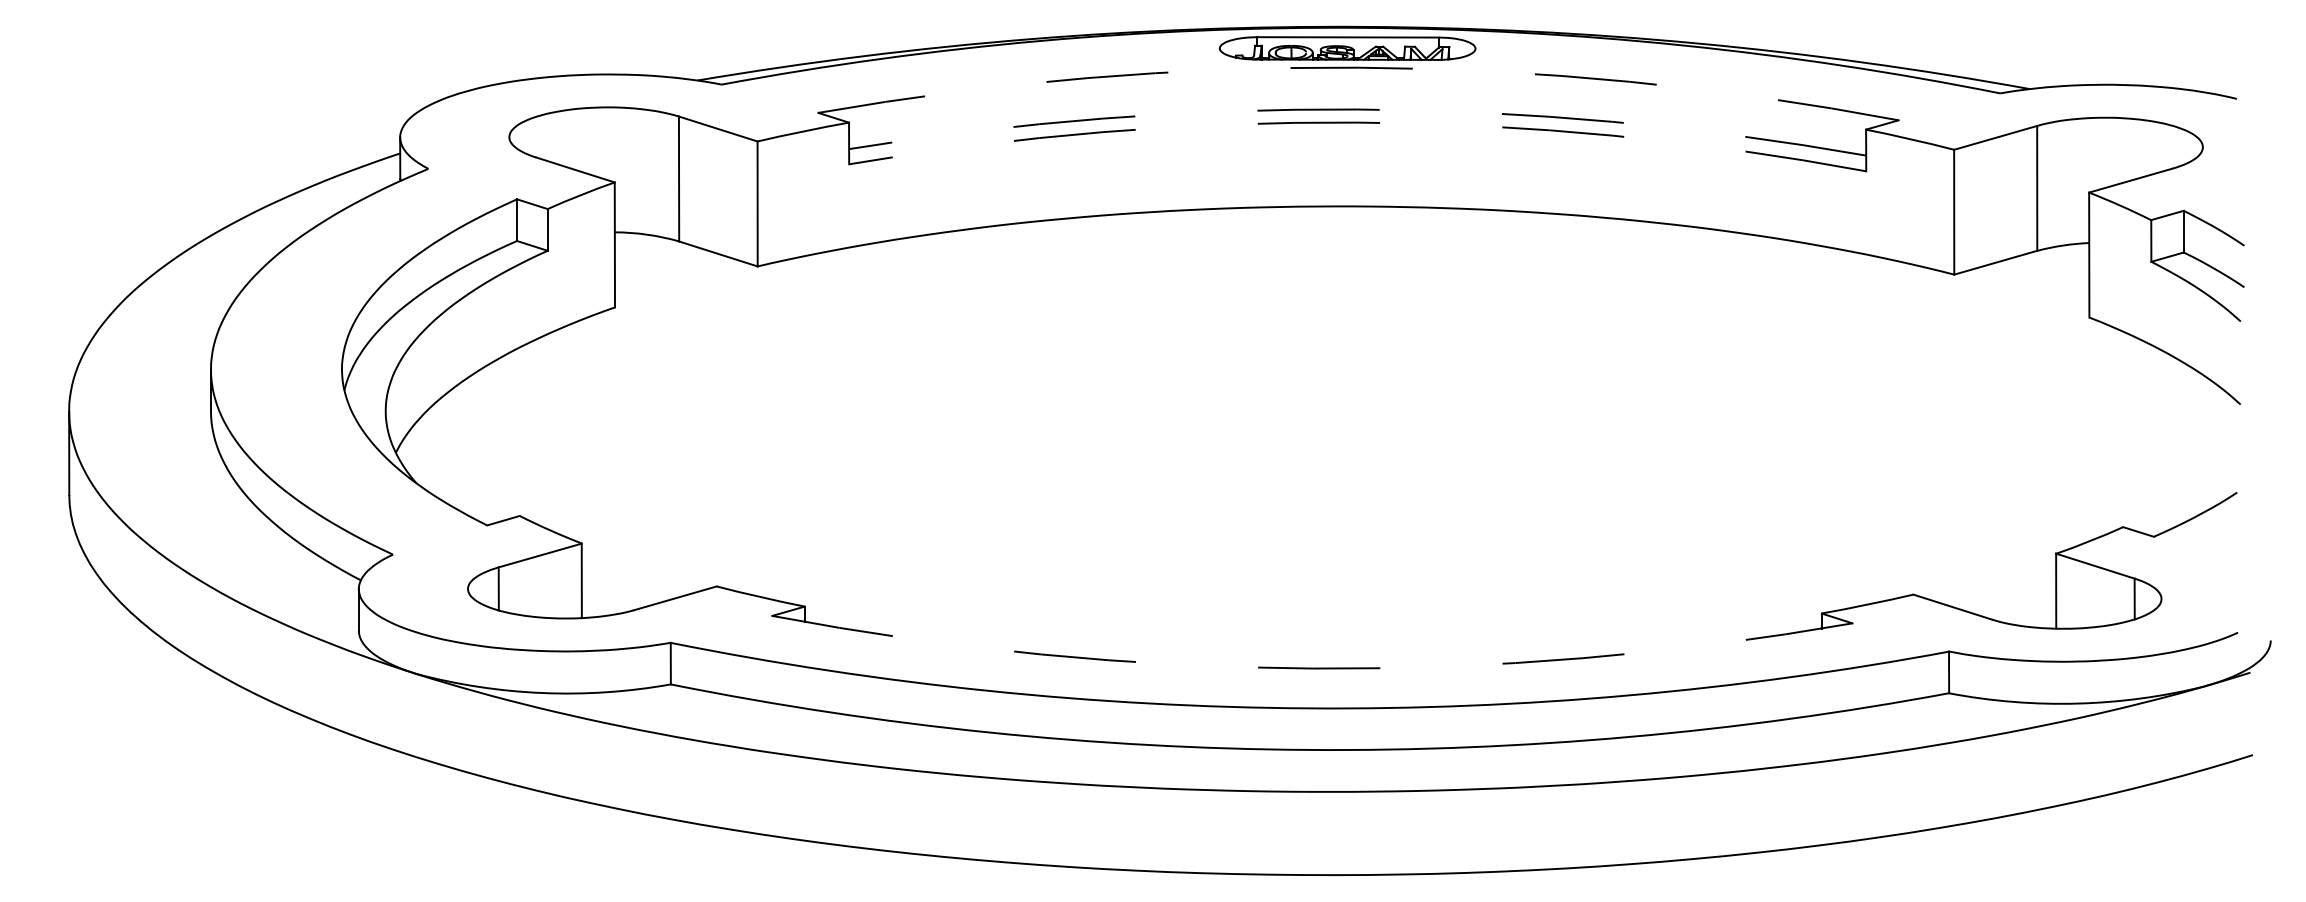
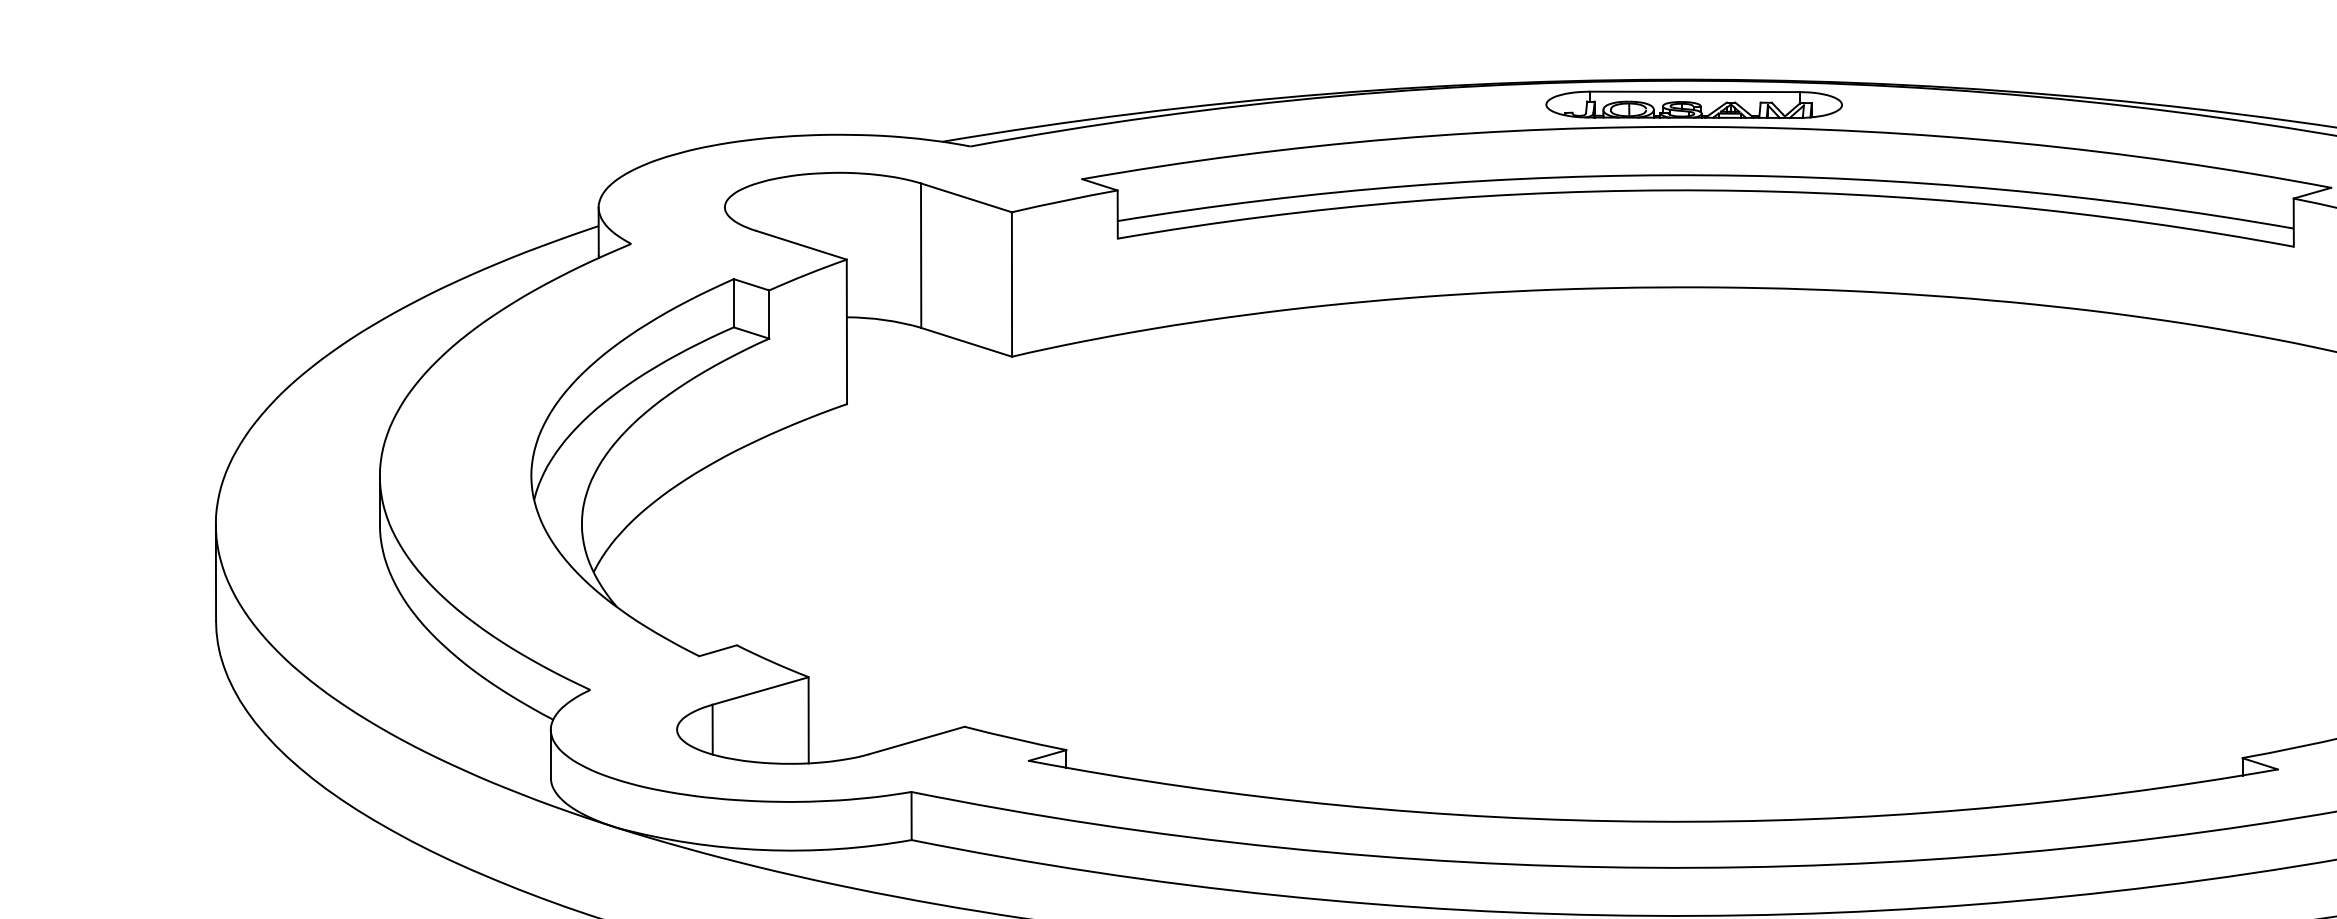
arc: (1358, 67) -> (1706, 126), dashed -> solid
arc: (1357, 109) -> (1705, 175), dashed -> solid
arc: (1357, 122) -> (1705, 190), dashed -> solid
arc: (1312, 668) -> (1653, 821), dashed -> solid

